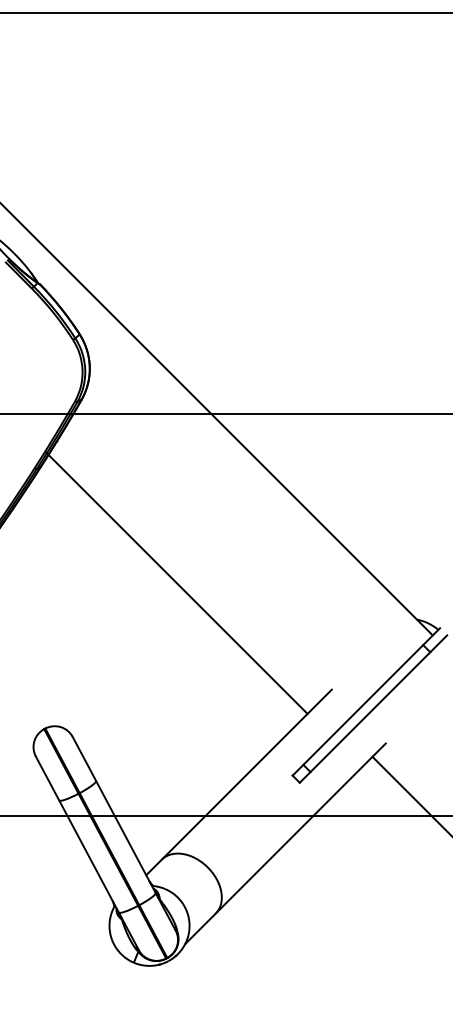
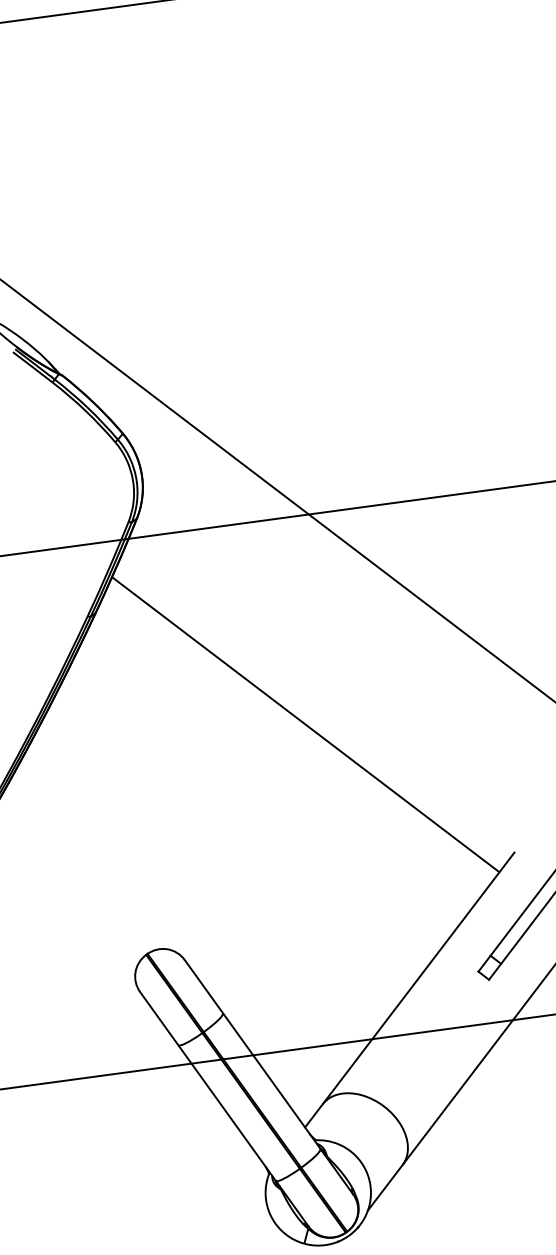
line: (176, 582) -> (305, 723), moved

